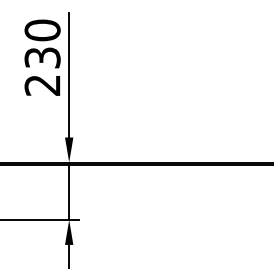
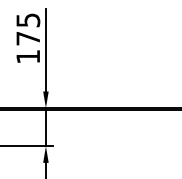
text: (42, 57) -> (28, 38), 230 -> 175

